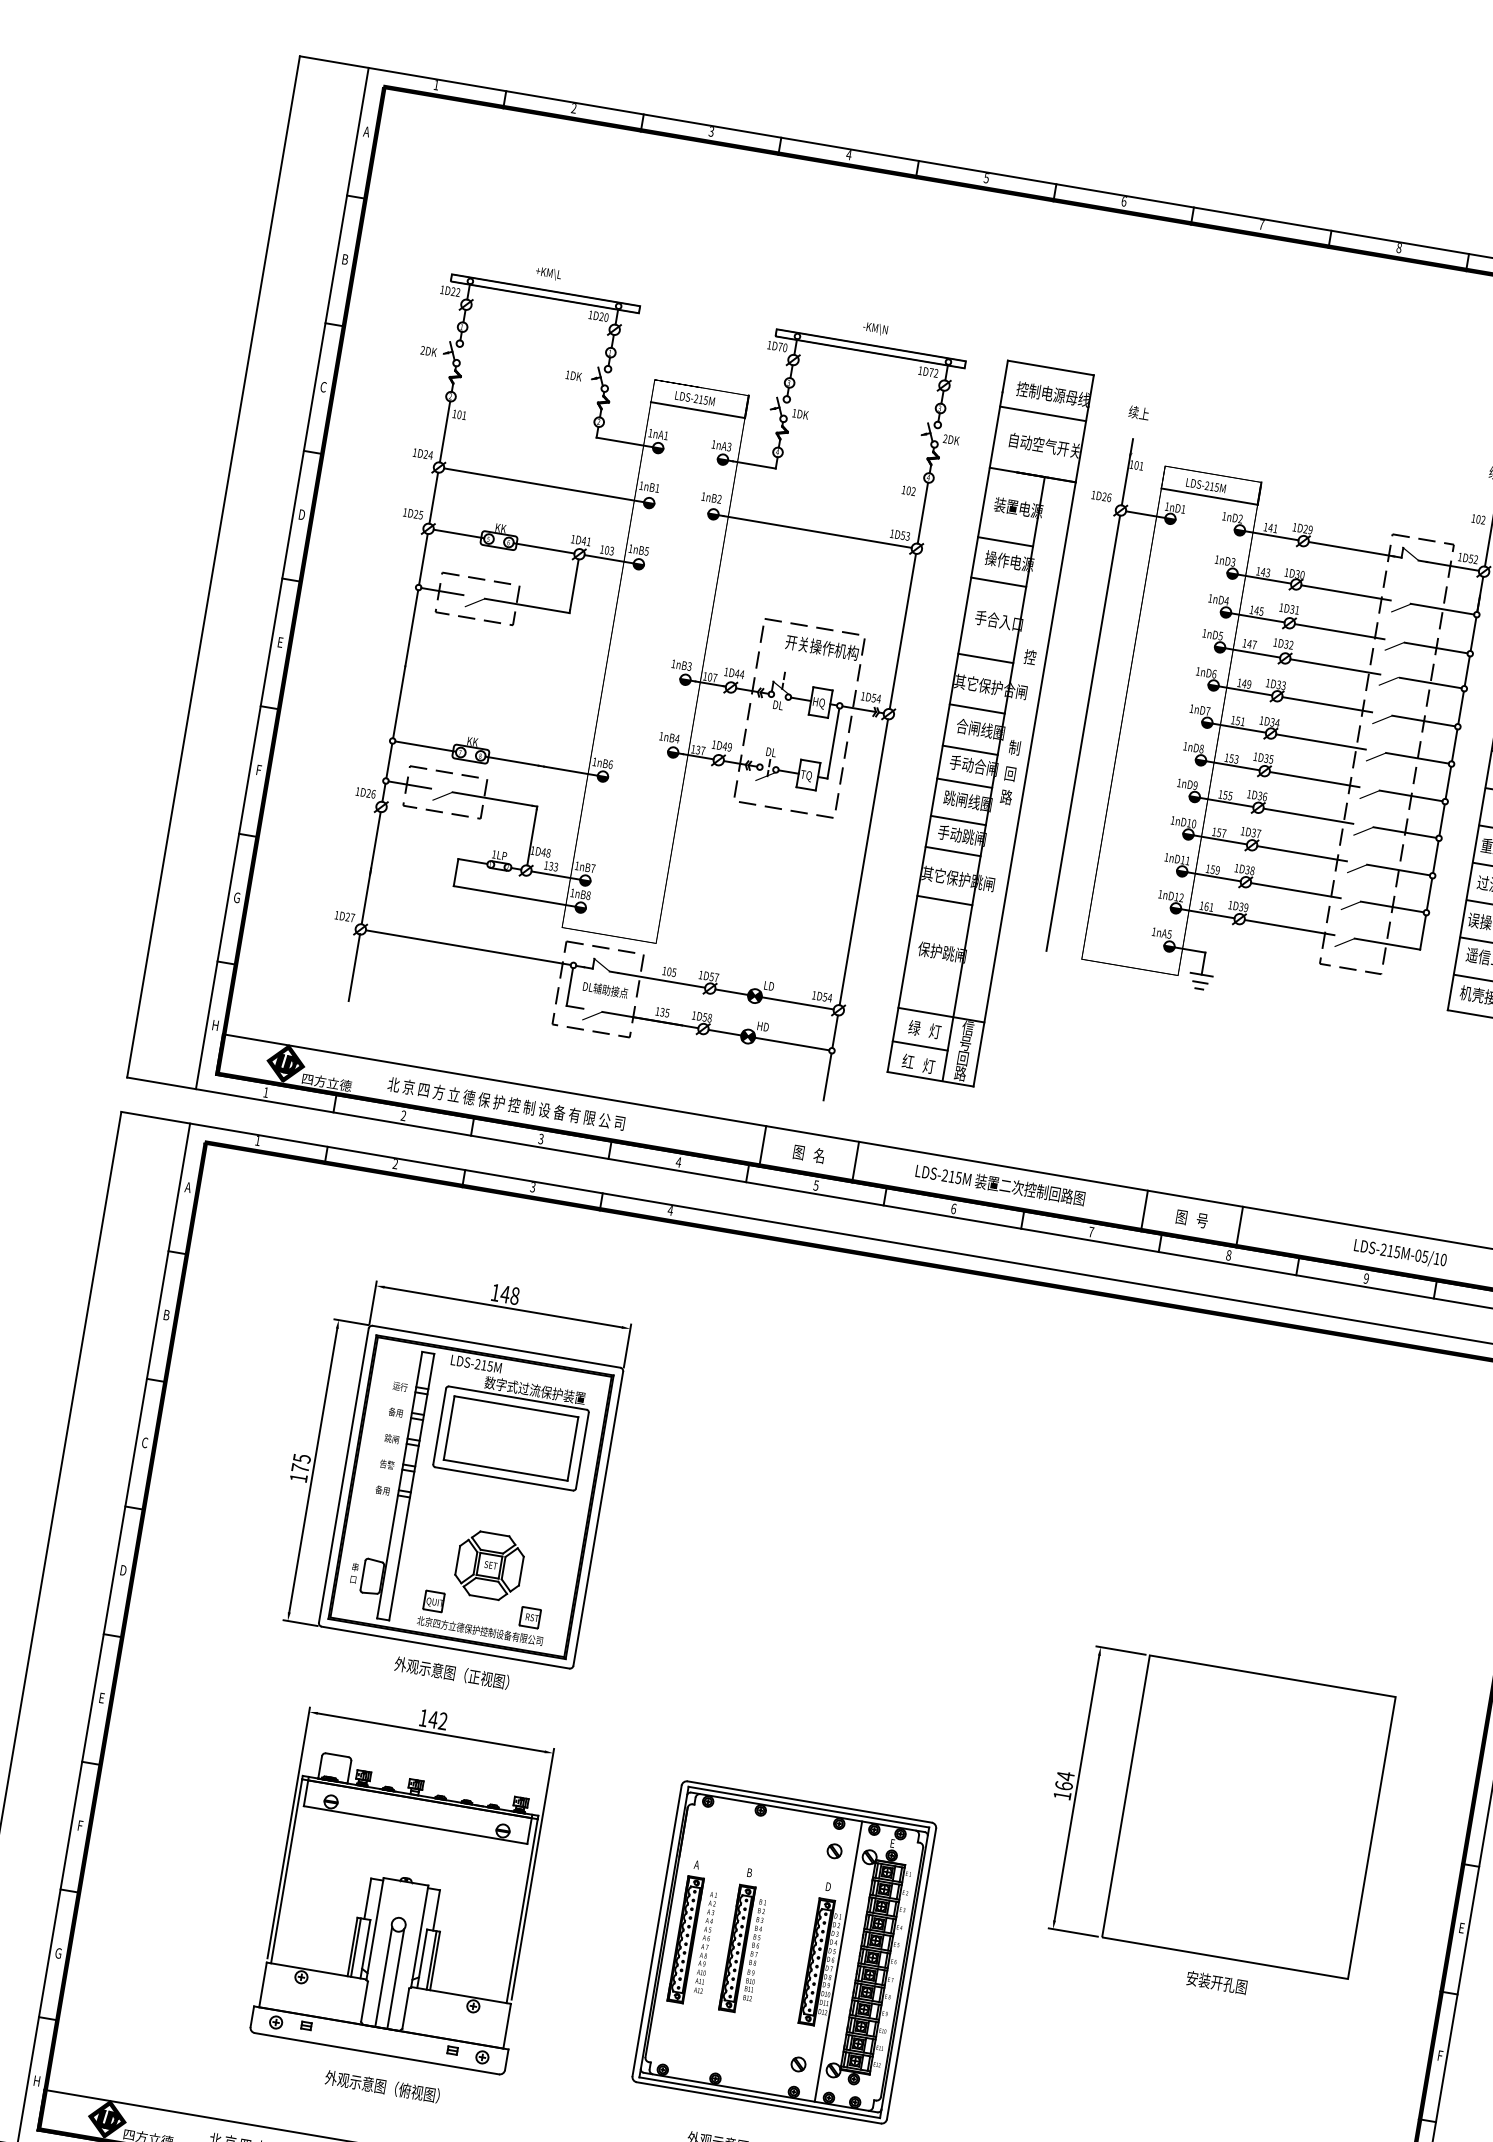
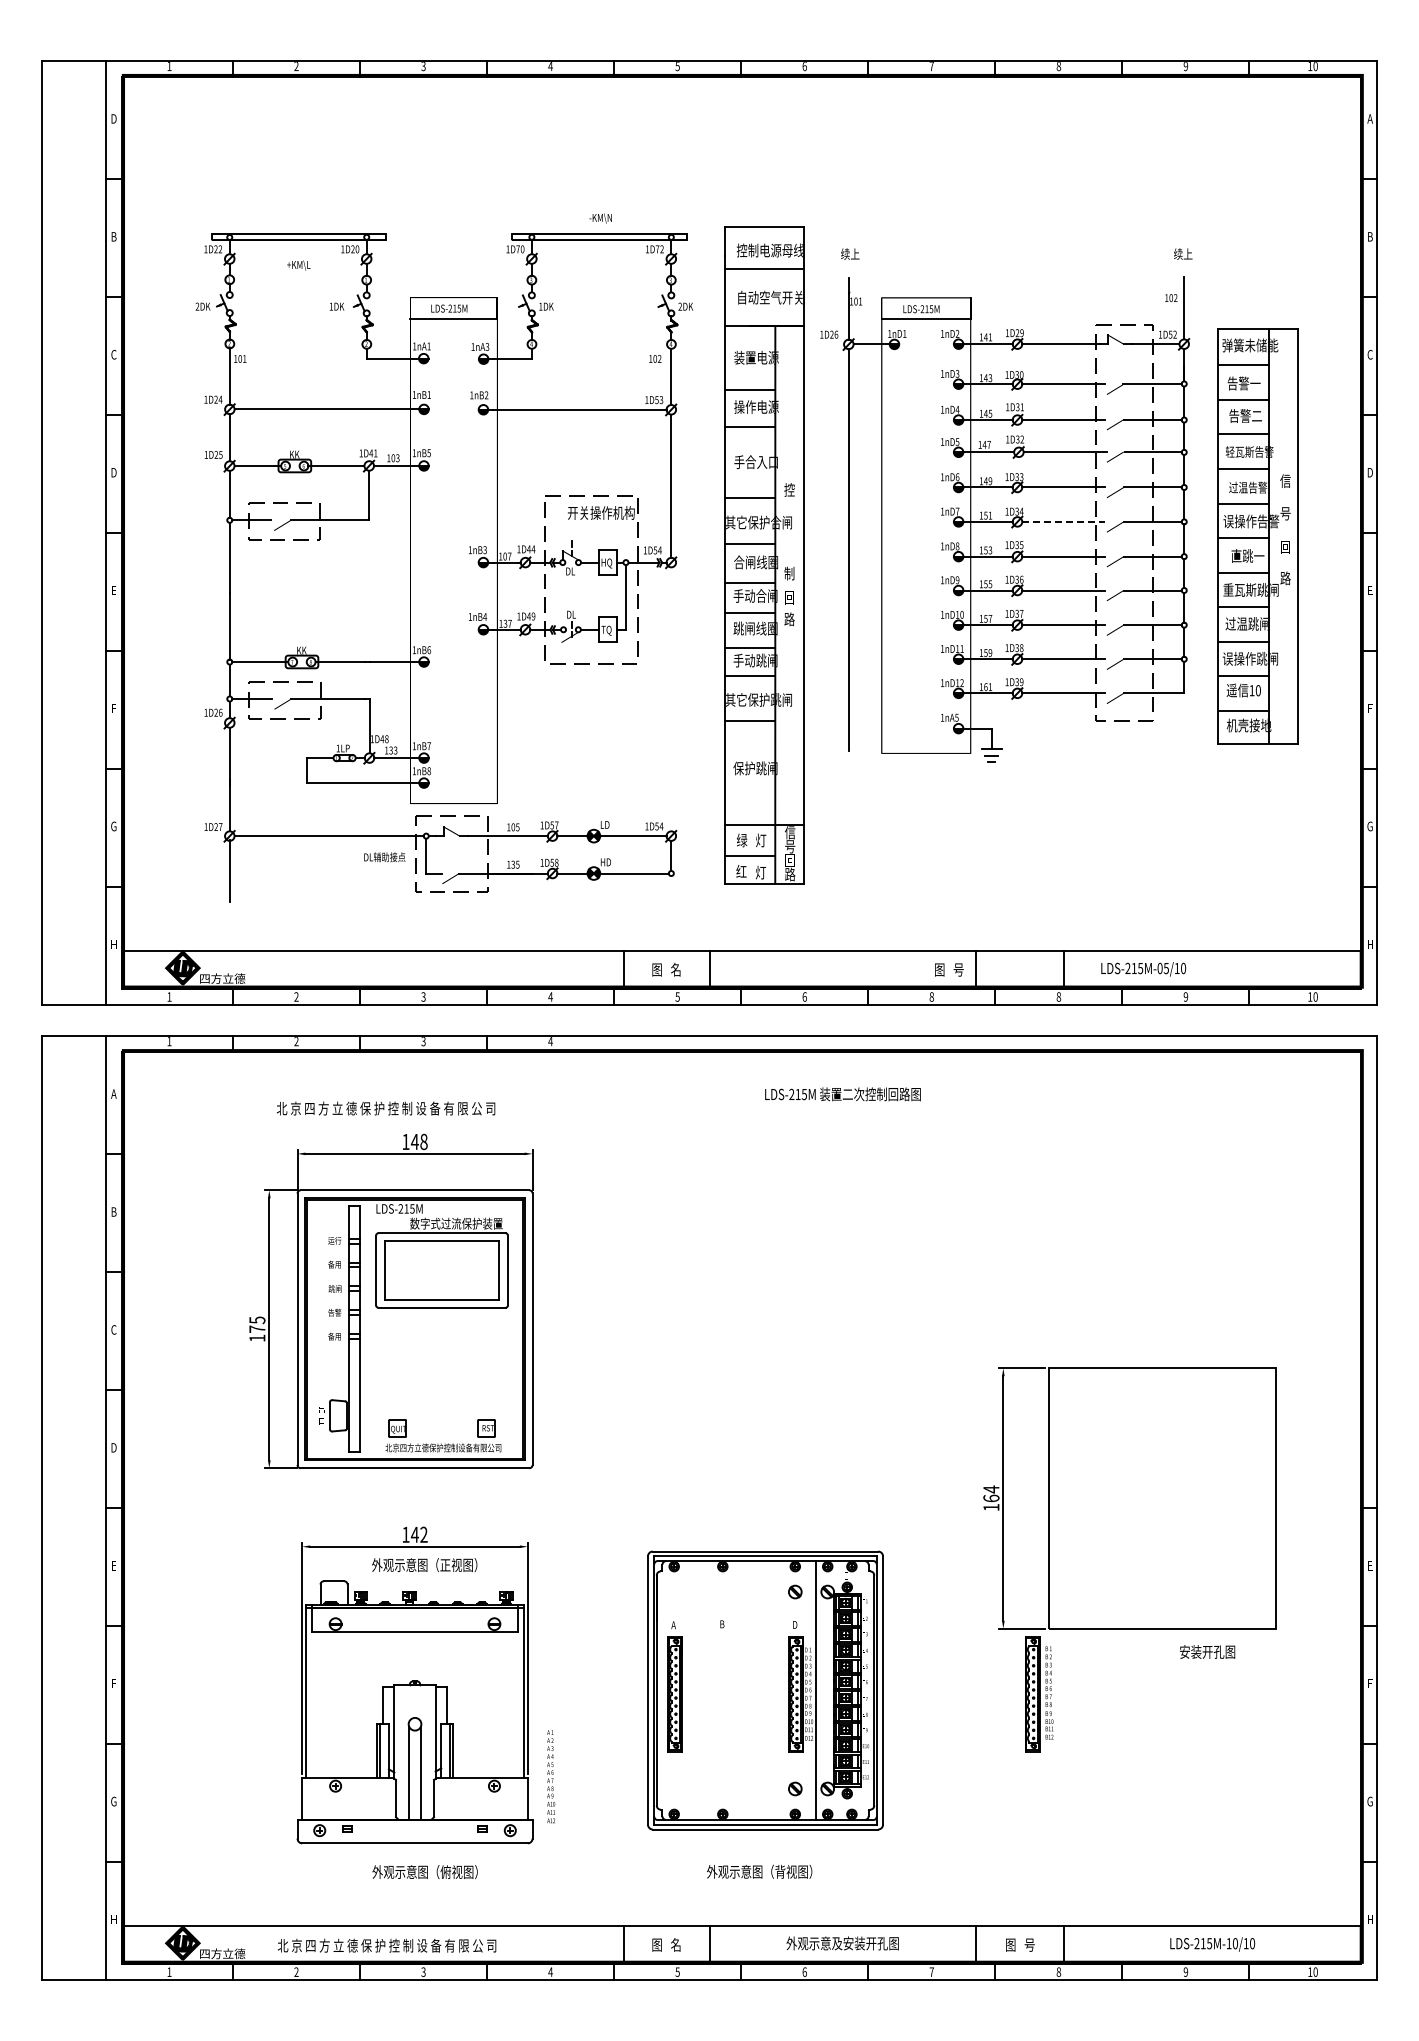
text: (366, 131) -> (113, 118), A -> D
text: (548, 273) -> (298, 265), moved
line: (1322, 741) -> (1064, 521), solid -> dashed
line: (863, 862) -> (671, 699), removed
text: (605, 990) -> (384, 857), moved
line: (827, 1076) -> (671, 897), removed
text: (505, 1103) -> (385, 1108), moved
text: (999, 1184) -> (842, 1094), moved
text: (1192, 1218) -> (949, 969), moved
text: (1091, 1231) -> (931, 996), 7 -> 8
text: (1400, 1253) -> (1143, 969), moved
part: (489, 1565) -> (441, 1387), removed
text: (451, 1673) -> (424, 1565), moved
text: (706, 1942) -> (551, 1776), moved
part: (744, 1950) -> (1039, 1694), moved
text: (1216, 1982) -> (1207, 1651), moved

